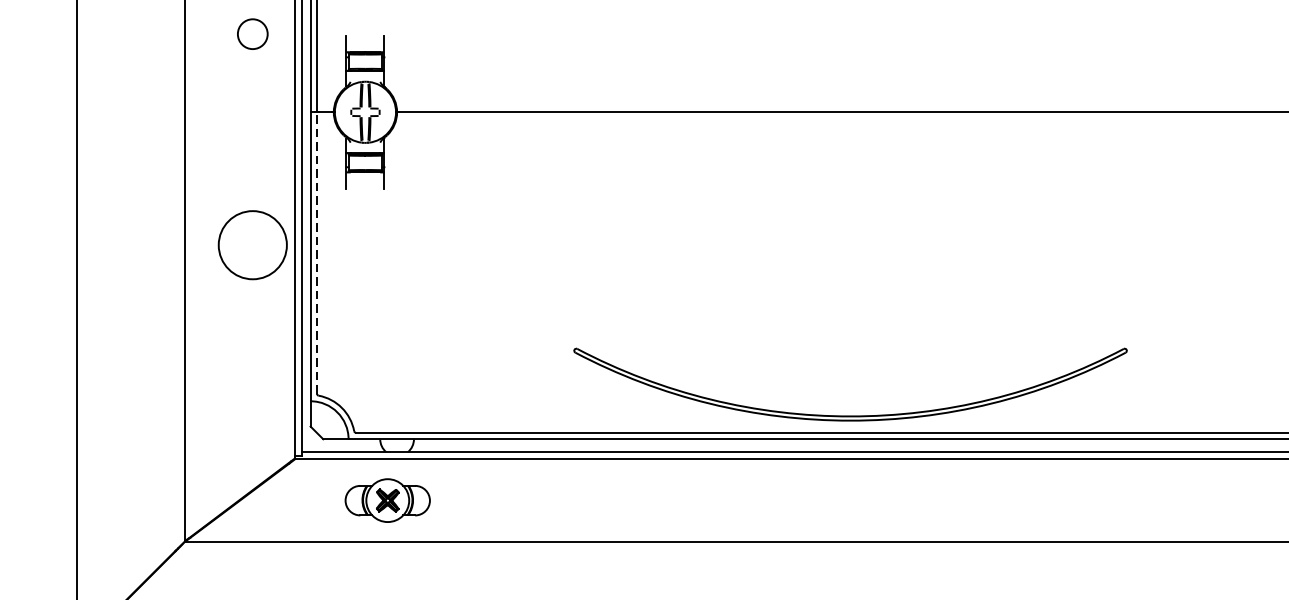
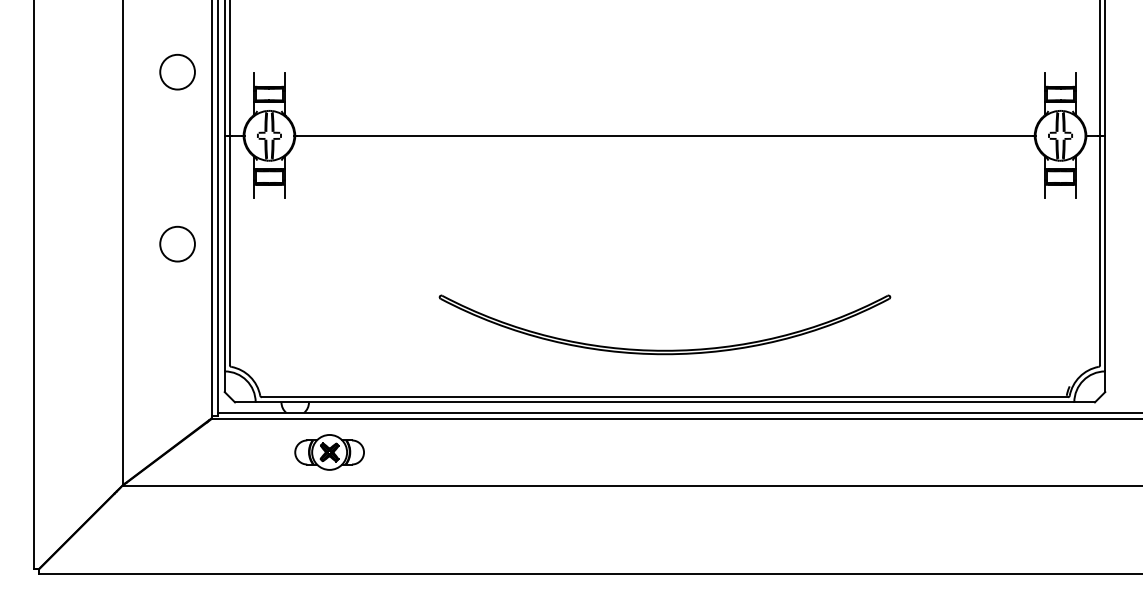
circle: (252, 33) -> (177, 71), size x1.43
circle: (252, 244) -> (177, 243), size x0.62
line: (316, 252) -> (229, 250), dashed -> solid
part: (849, 414) -> (664, 349), moved
part: (387, 500) -> (329, 452), moved

